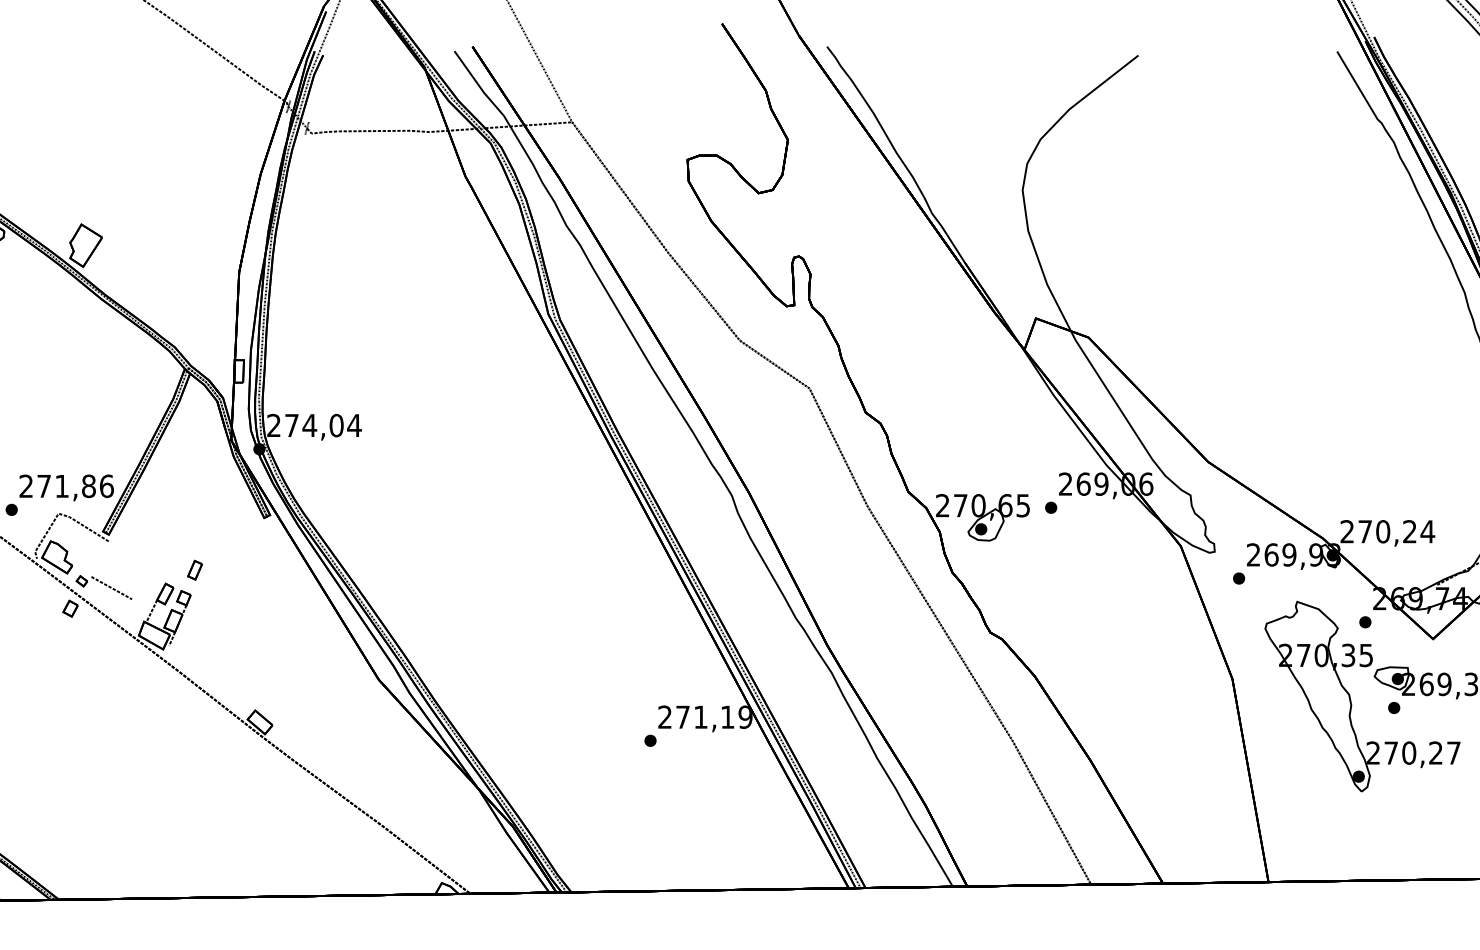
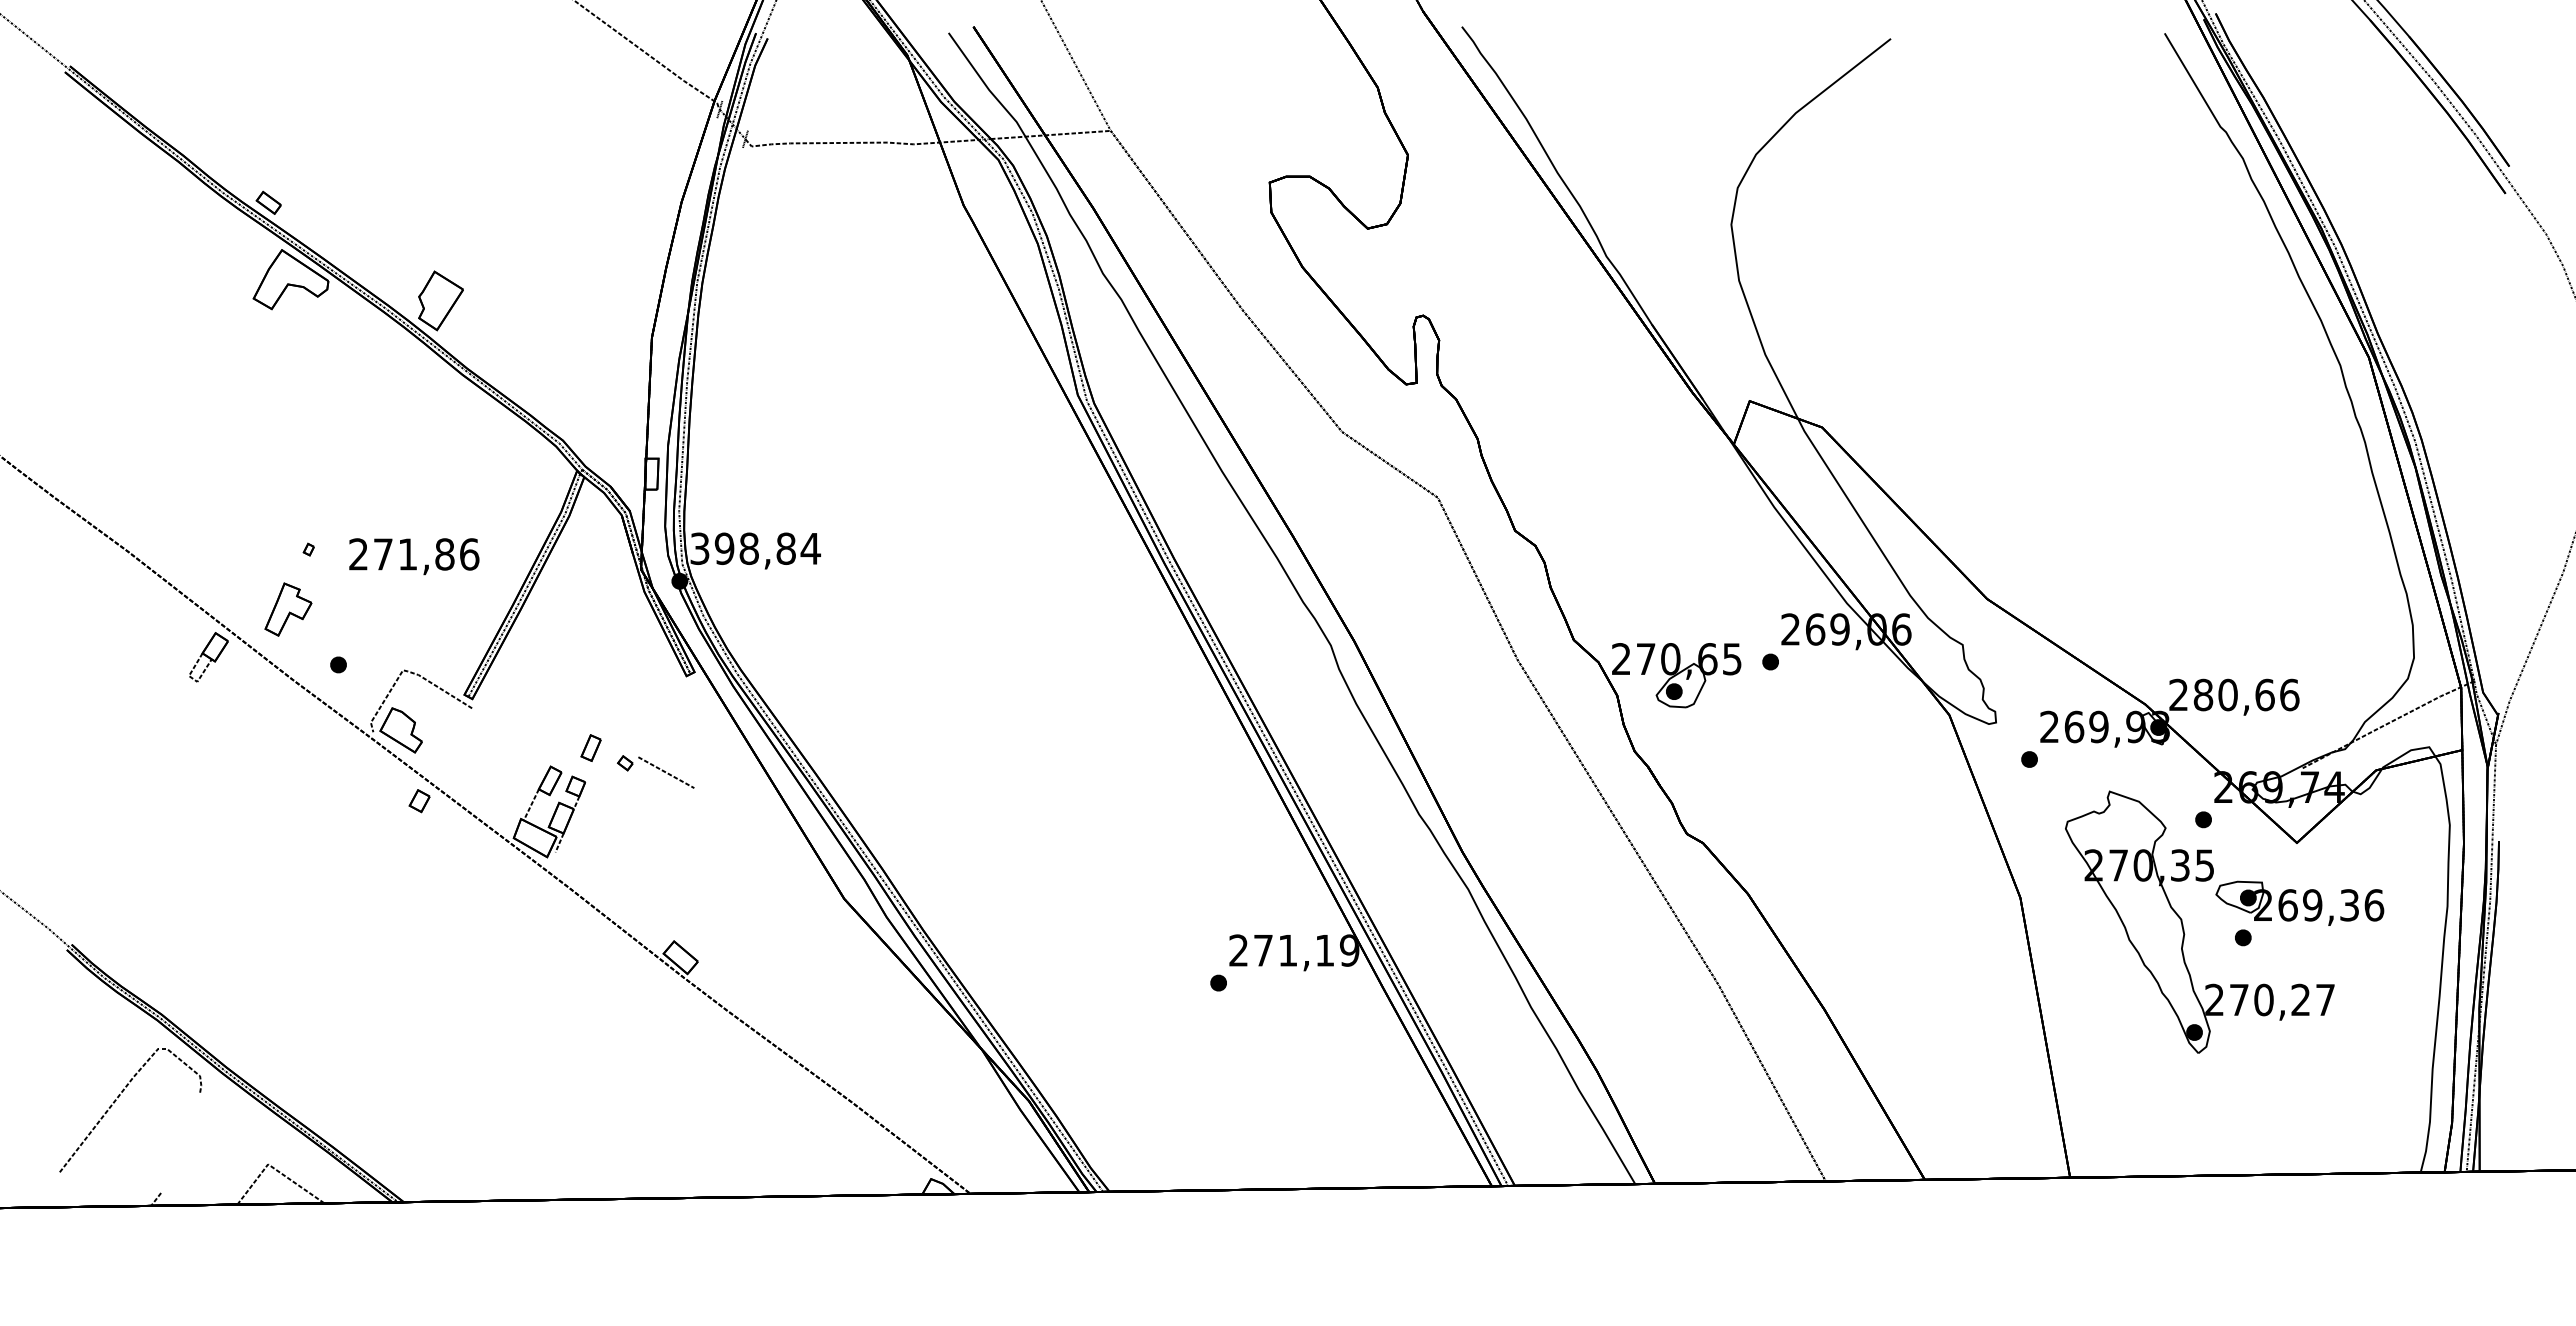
text: (304, 425) -> (742, 548), 274,04 -> 398,84
text: (66, 487) -> (414, 556), moved
text: (1396, 531) -> (2246, 694), 270,24 -> 280,66
part: (103, 587) -> (655, 771), moved

